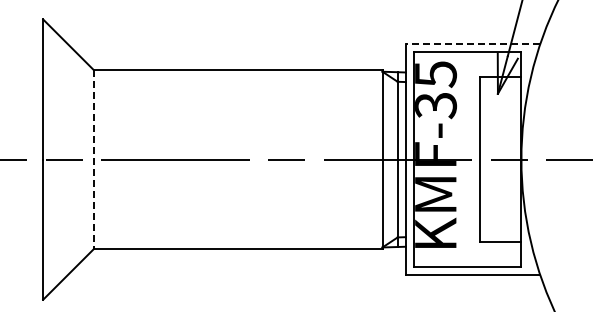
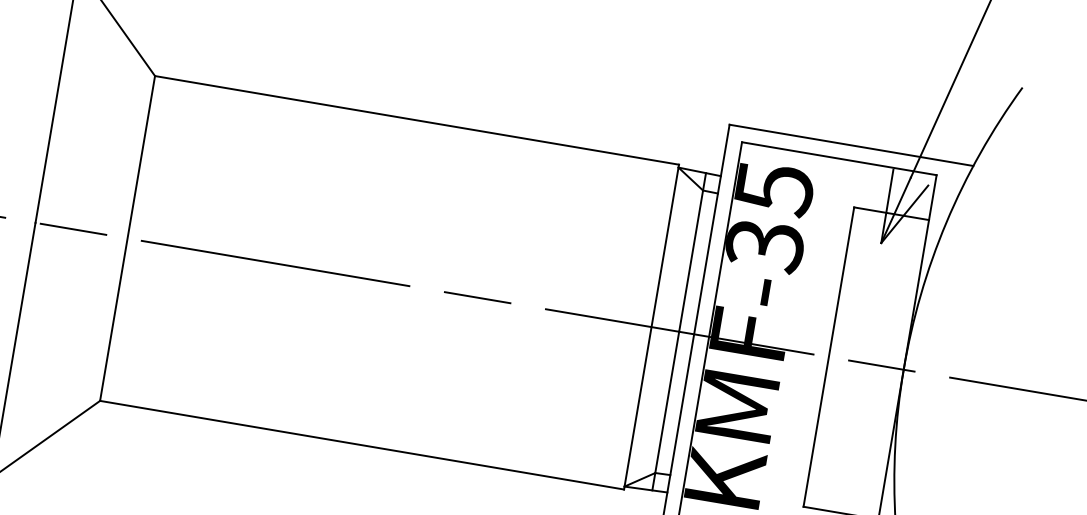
line: (472, 44) -> (850, 145), dashed -> solid
line: (93, 160) -> (126, 239), dashed -> solid

